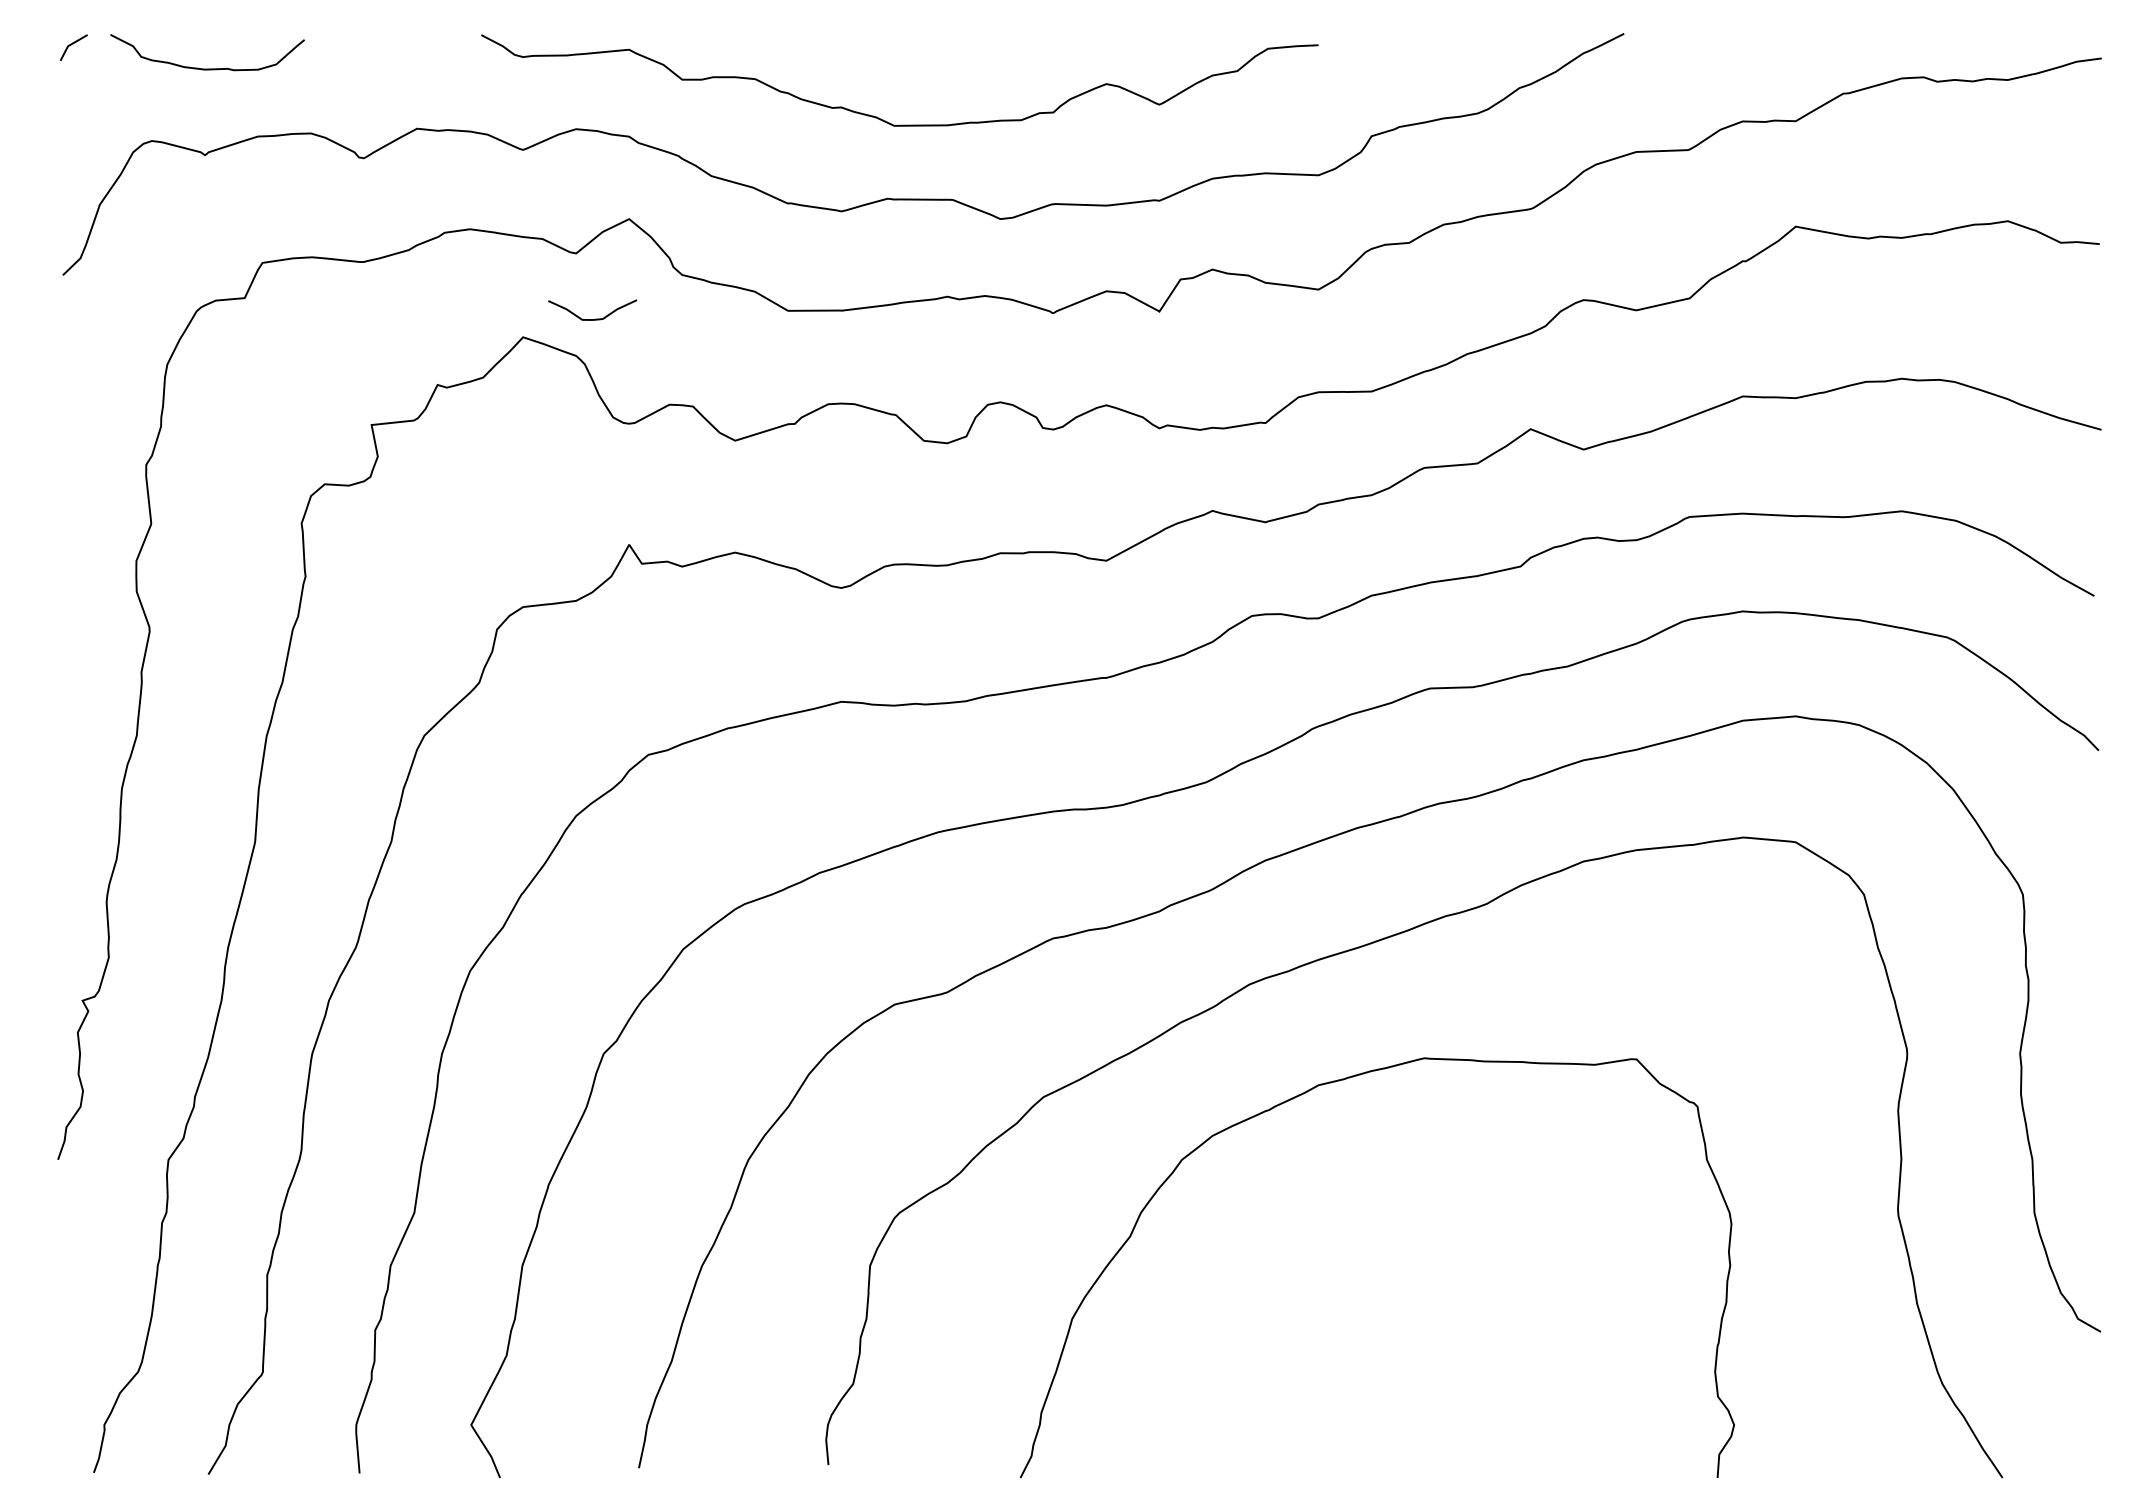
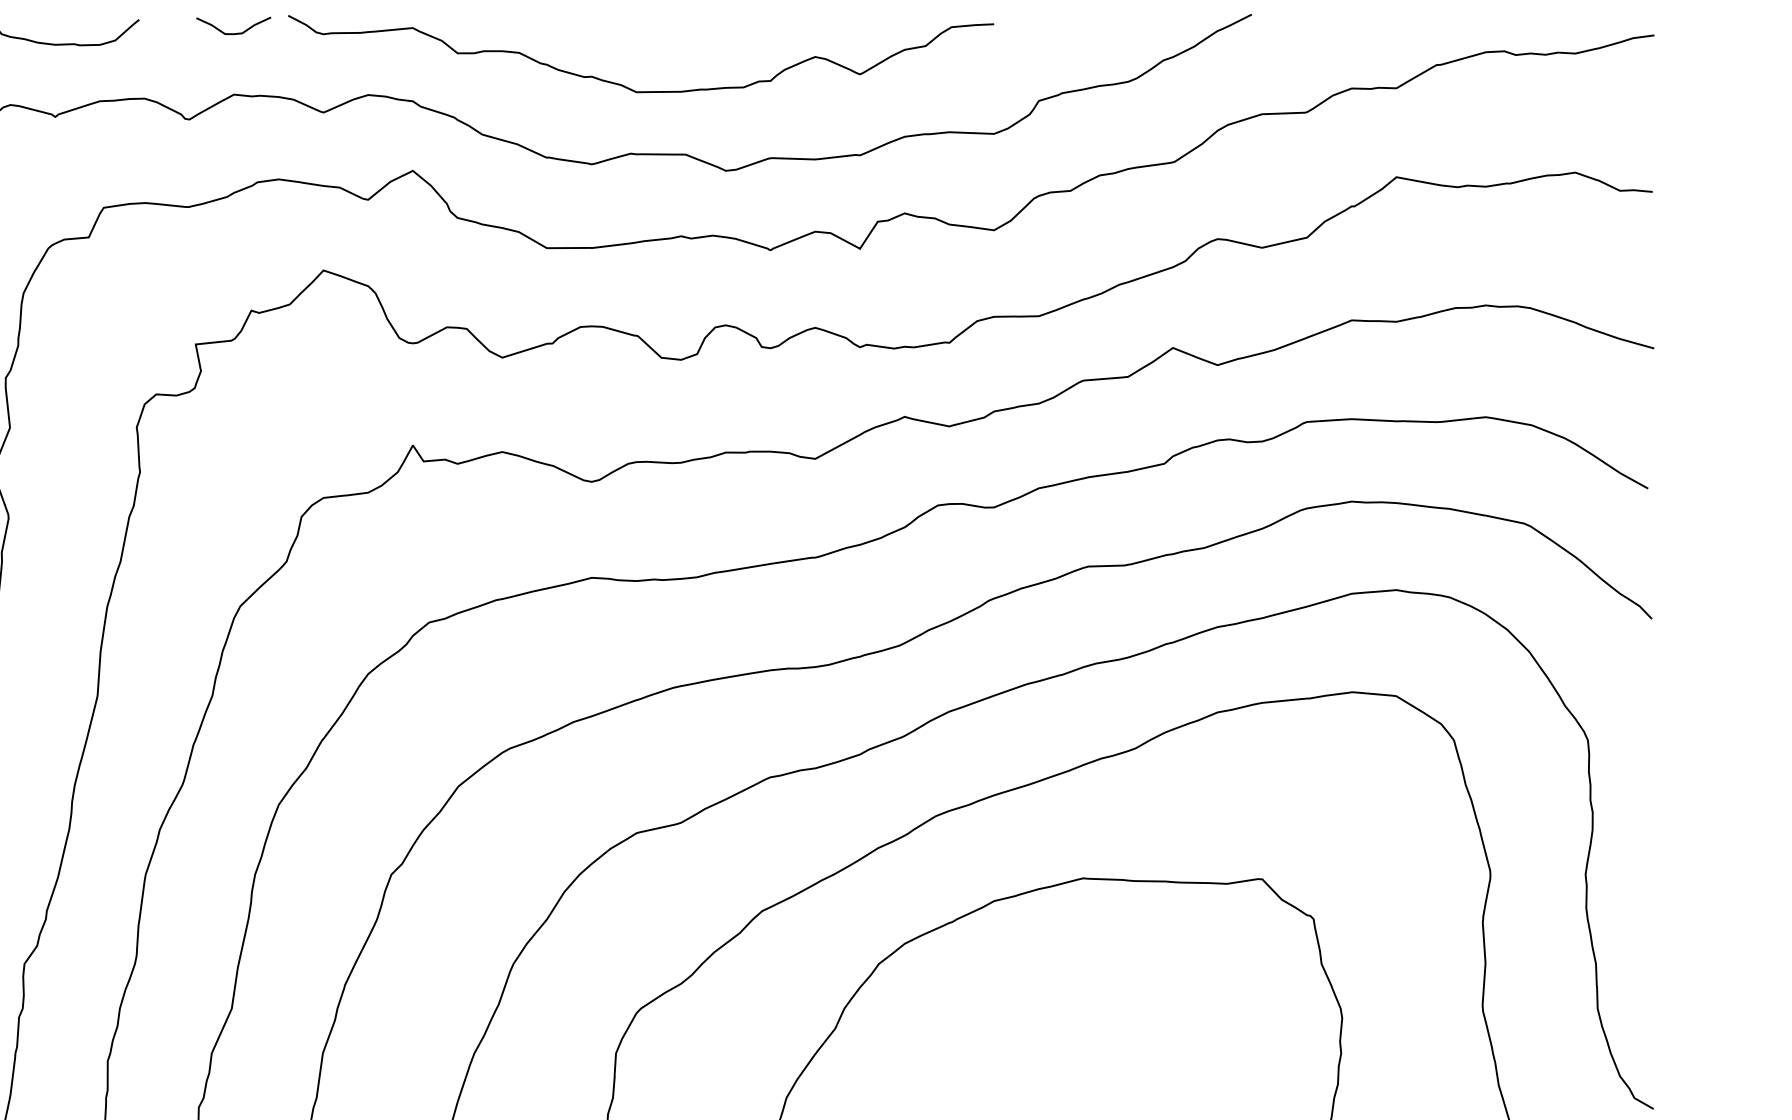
curve: (595, 318) -> (236, 32), moved

